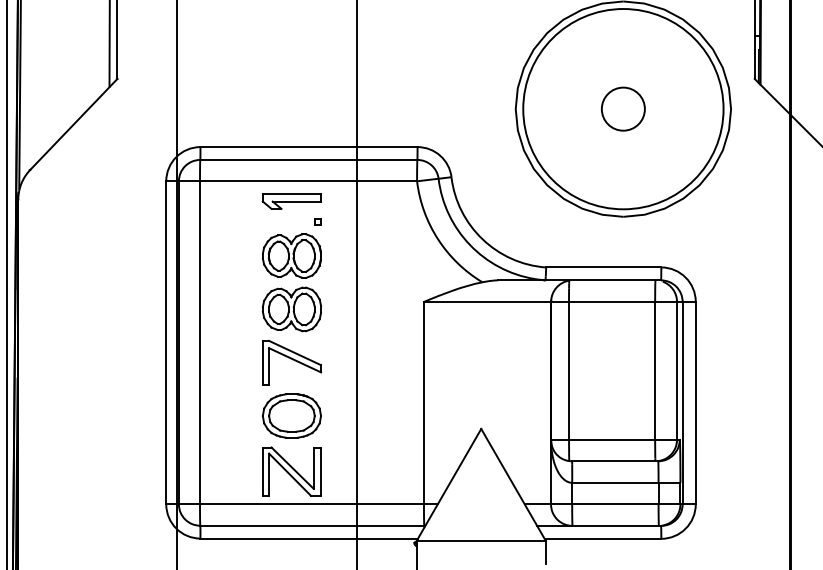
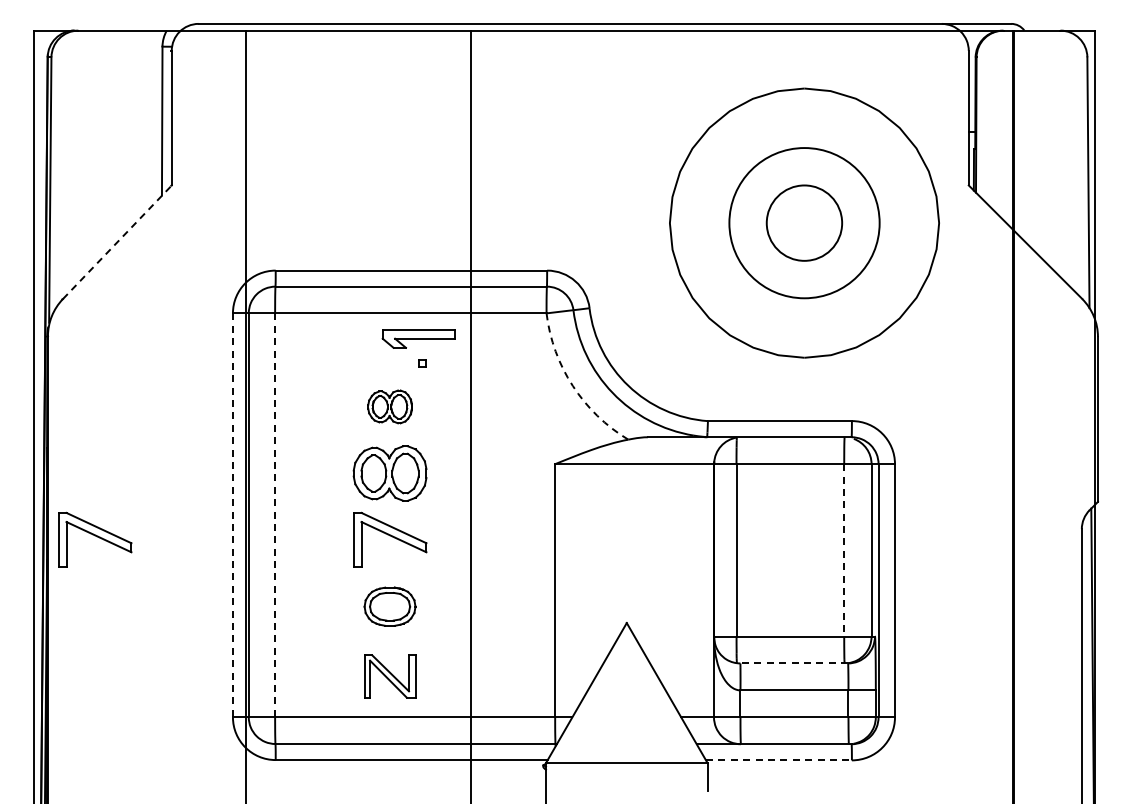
circle: (623, 108) -> (804, 222), size x0.6
circle: (623, 109) -> (804, 223), size x1.4
line: (73, 124) -> (117, 242), solid -> dashed
part: (291, 201) -> (418, 338), moved
arc: (437, 239) -> (572, 386), solid -> dashed
part: (291, 255) -> (389, 406), size x0.6
line: (166, 342) -> (233, 515), solid -> dashed
line: (200, 342) -> (275, 515), solid -> dashed
part: (56, 362) -> (95, 539), added
line: (655, 370) -> (844, 550), solid -> dashed
part: (291, 415) -> (389, 606), size x0.7
line: (615, 461) -> (794, 663), solid -> dashed
part: (291, 471) -> (389, 676), size x0.7
line: (602, 538) -> (778, 760), solid -> dashed

